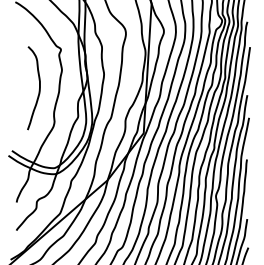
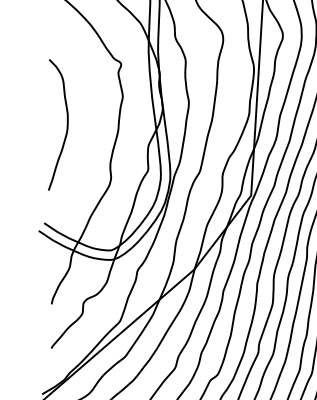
curve: (38, 90) -> (65, 128), moved

